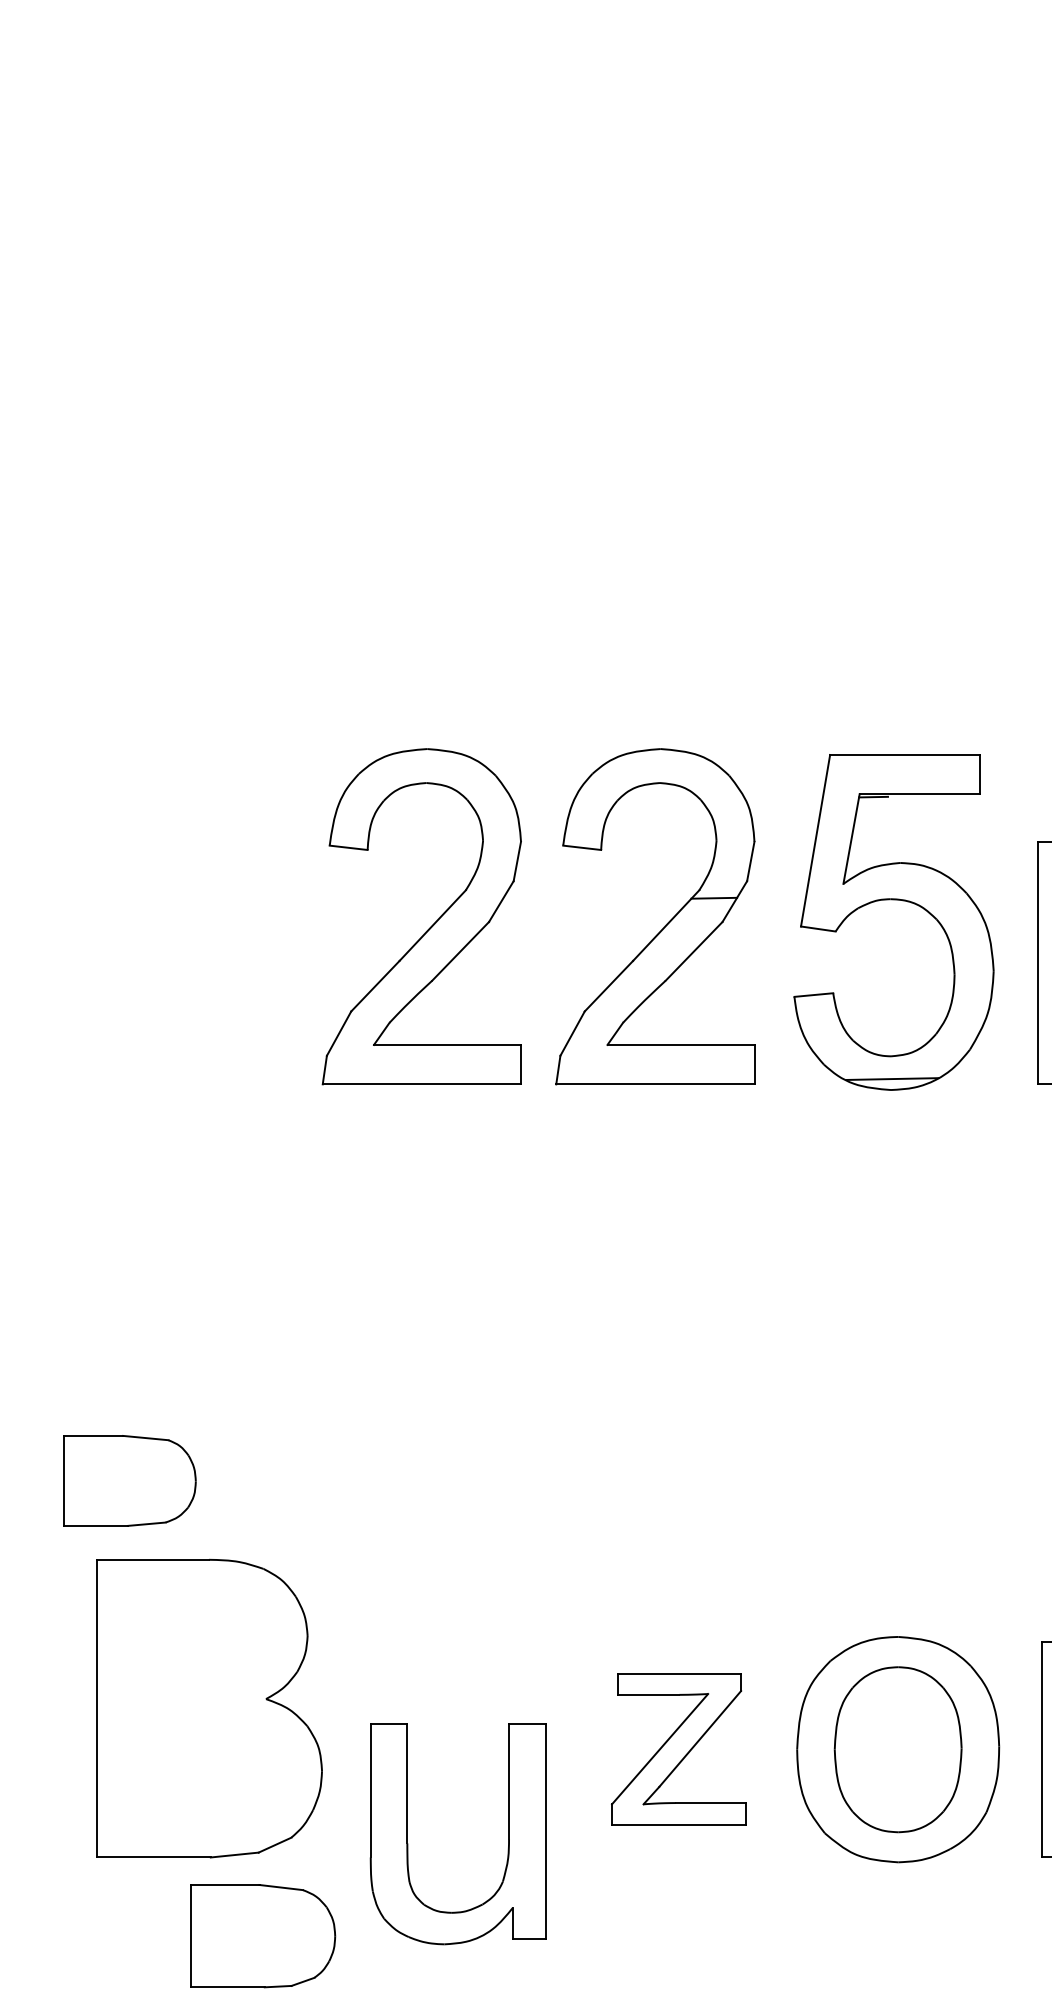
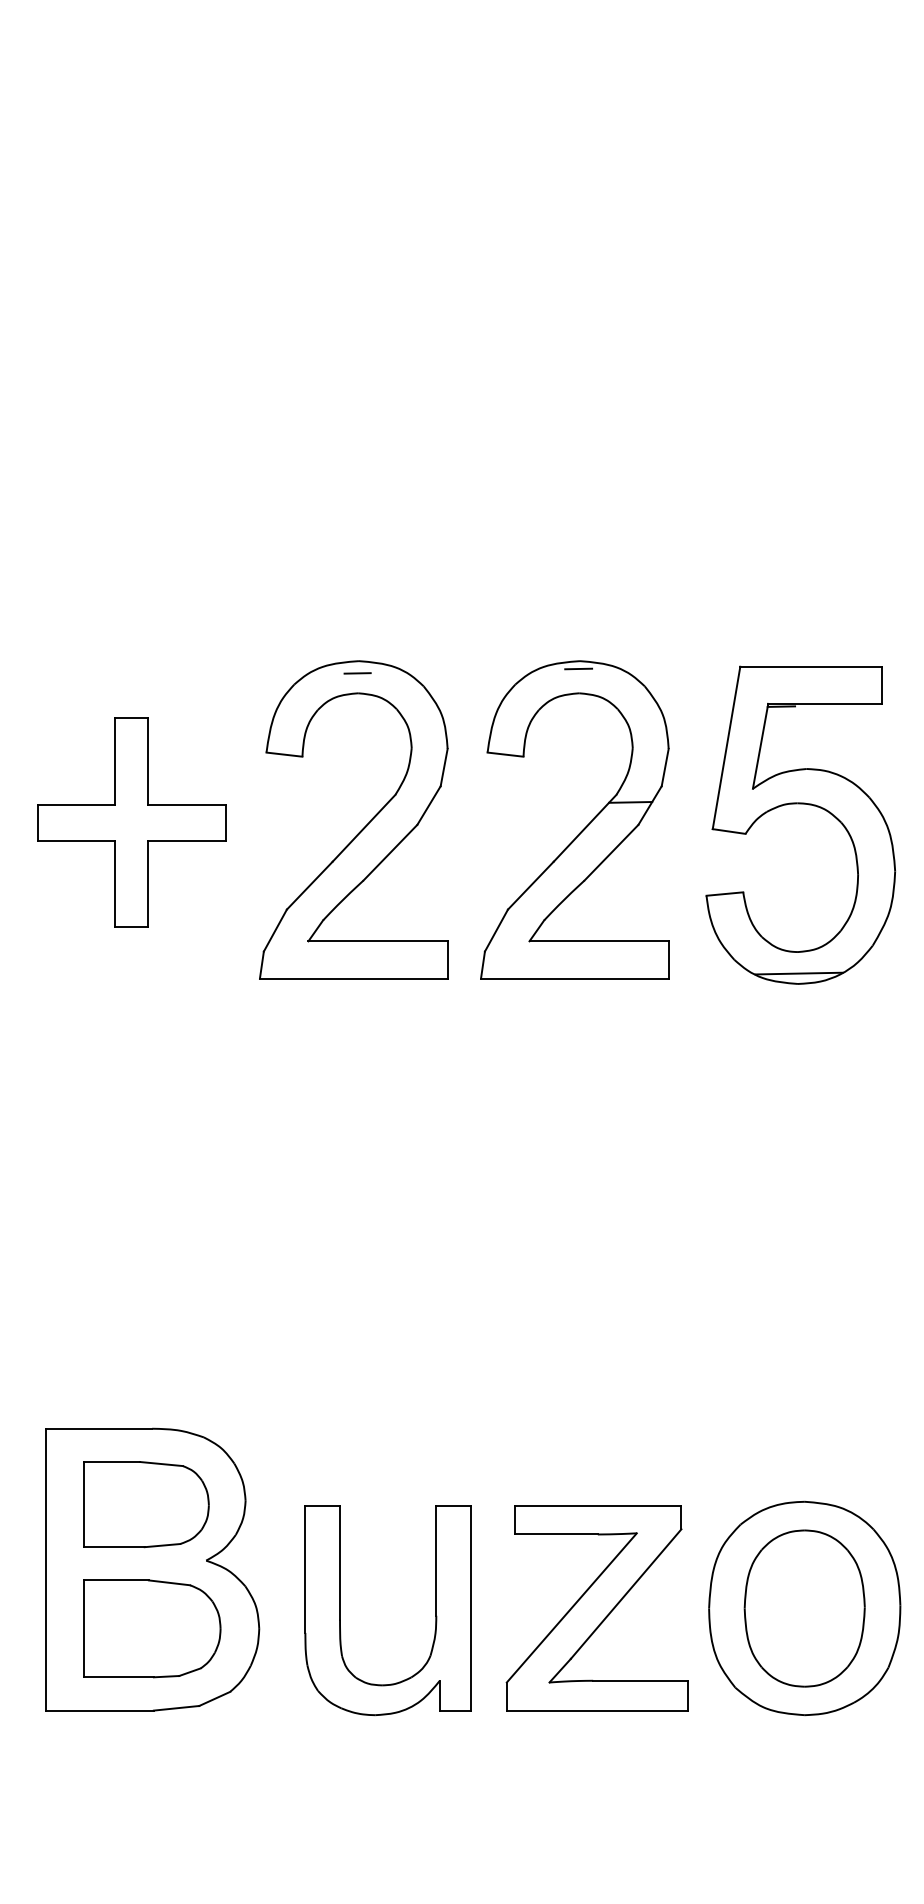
line: (659, 757) -> (578, 669), added
line: (425, 761) -> (357, 672), added
part: (187, 919) -> (131, 822), added
part: (129, 1480) -> (146, 1504), moved
part: (678, 1749) -> (596, 1608), size x1.43
part: (408, 1843) -> (341, 1619), moved
part: (263, 1936) -> (152, 1629), moved

